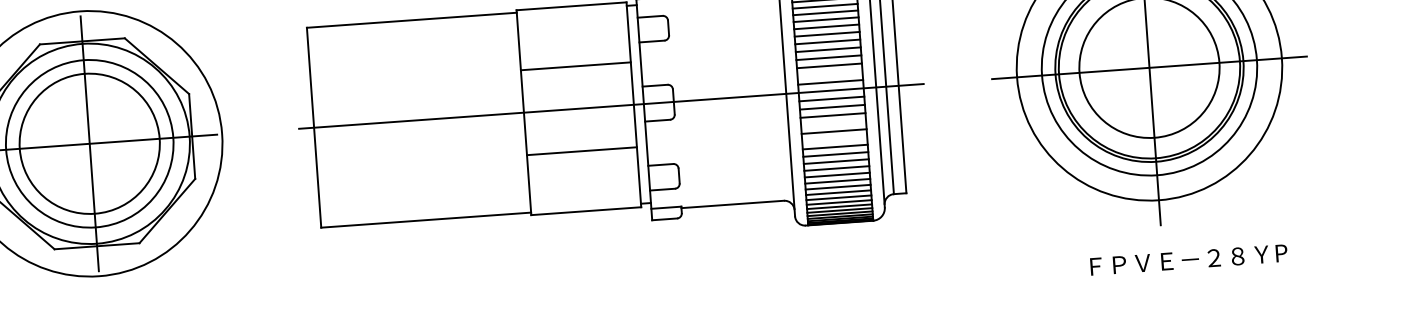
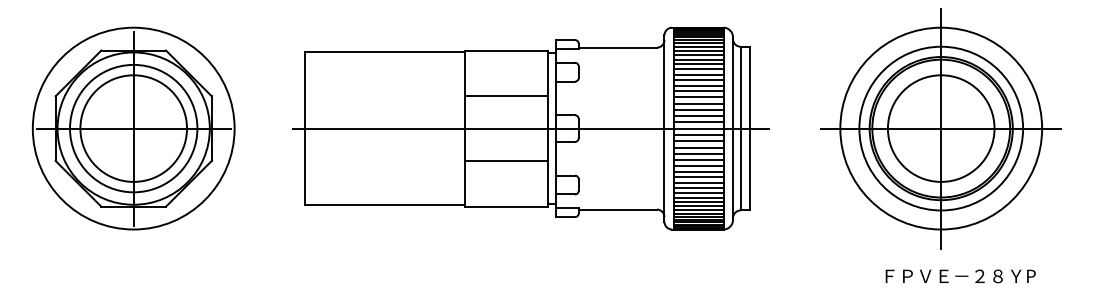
line: (829, 73) -> (698, 115), added
line: (833, 123) -> (698, 153), added
line: (834, 139) -> (698, 165), added

